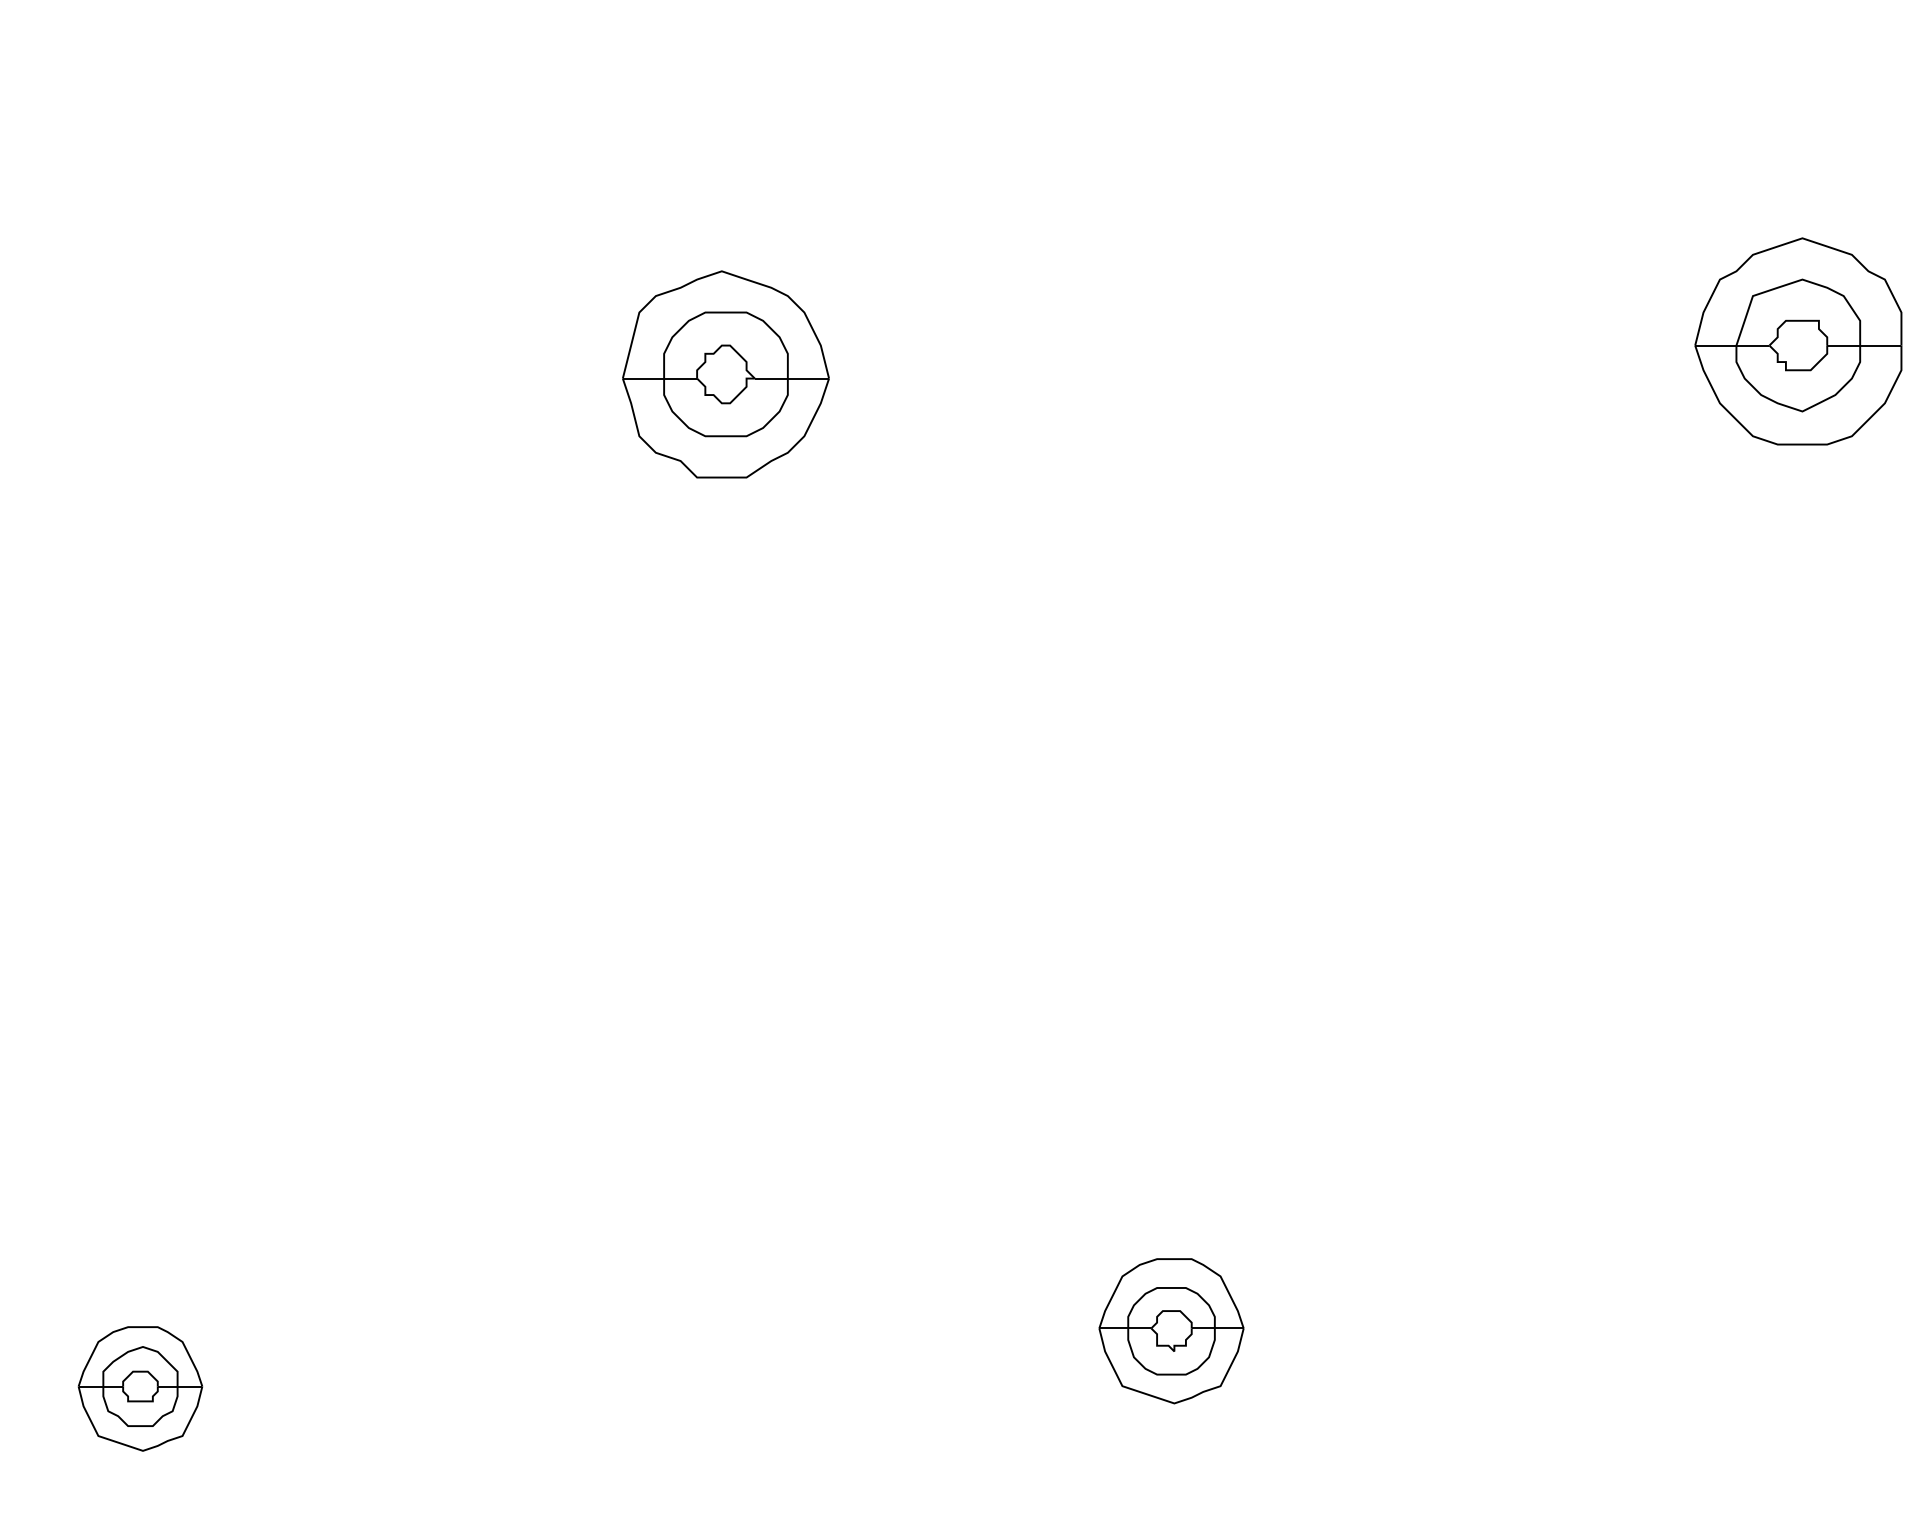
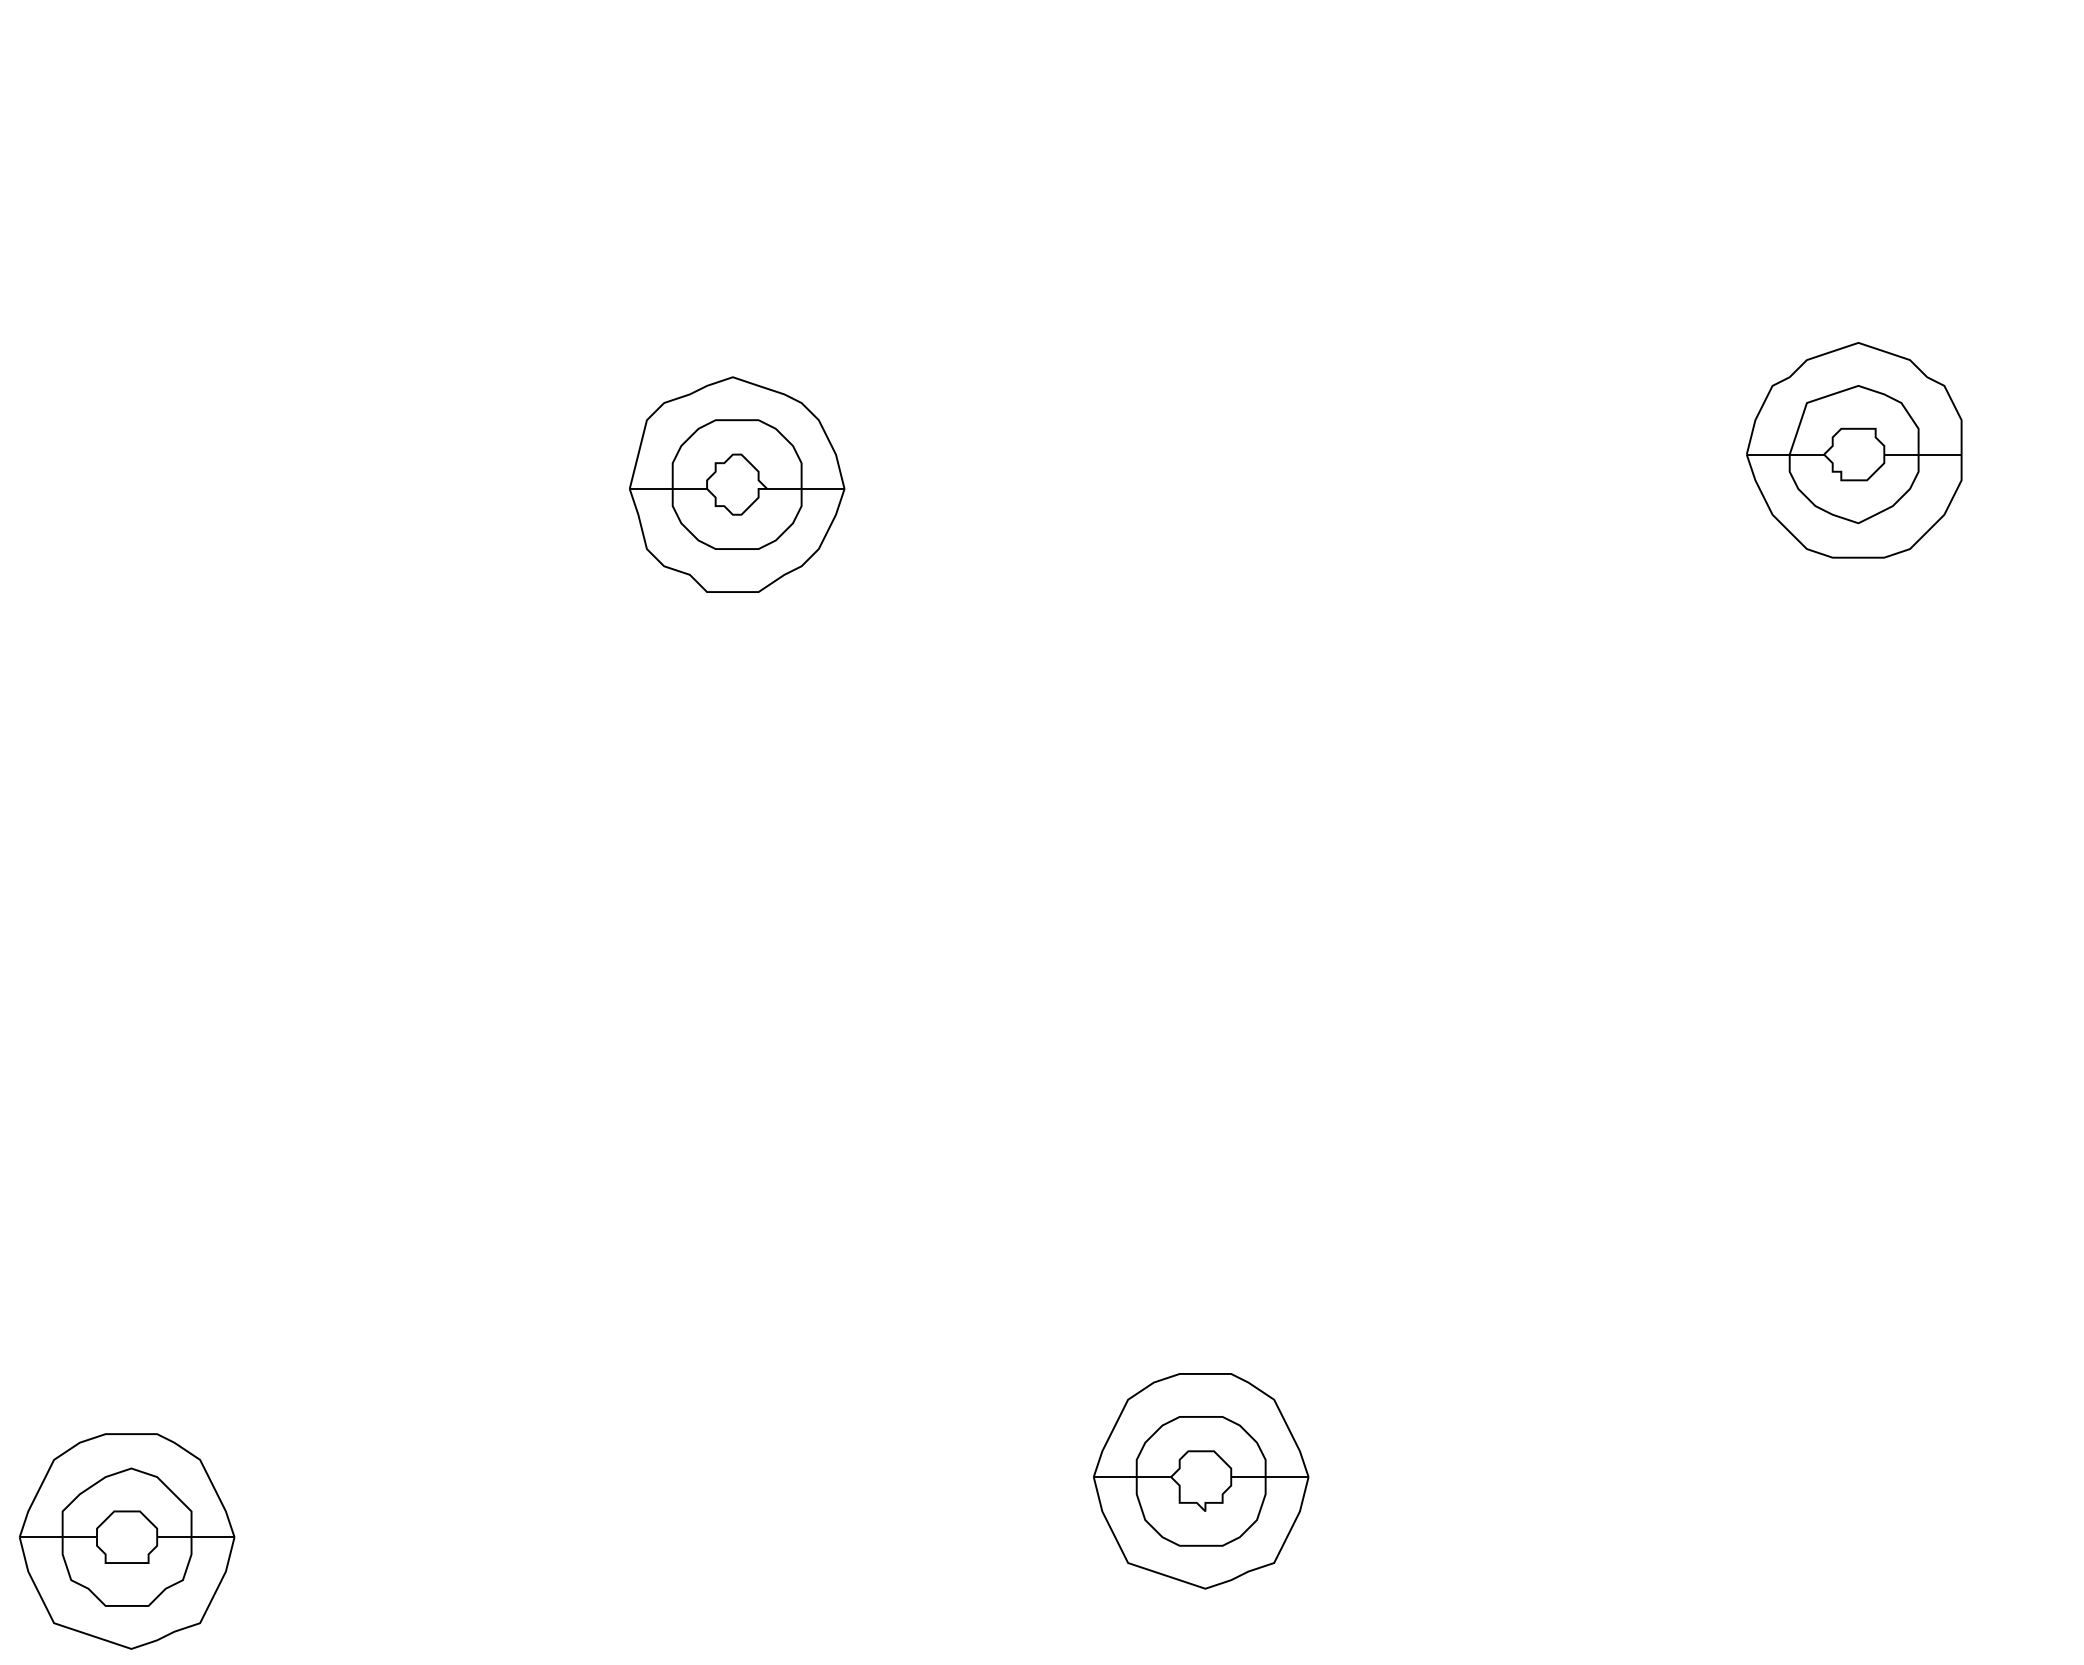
part: (1171, 1331) -> (1201, 1481), size x1.43
part: (140, 1388) -> (127, 1541), size x1.67

